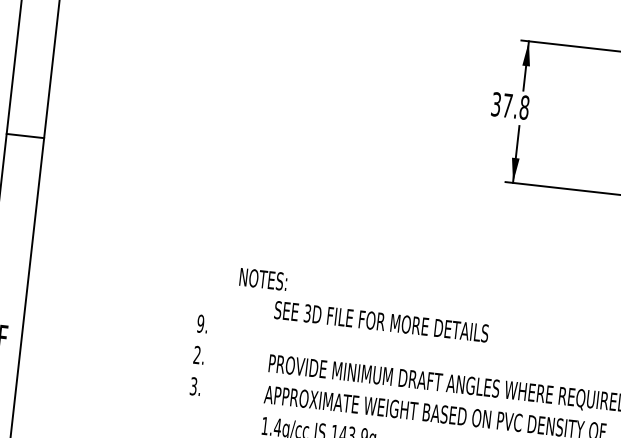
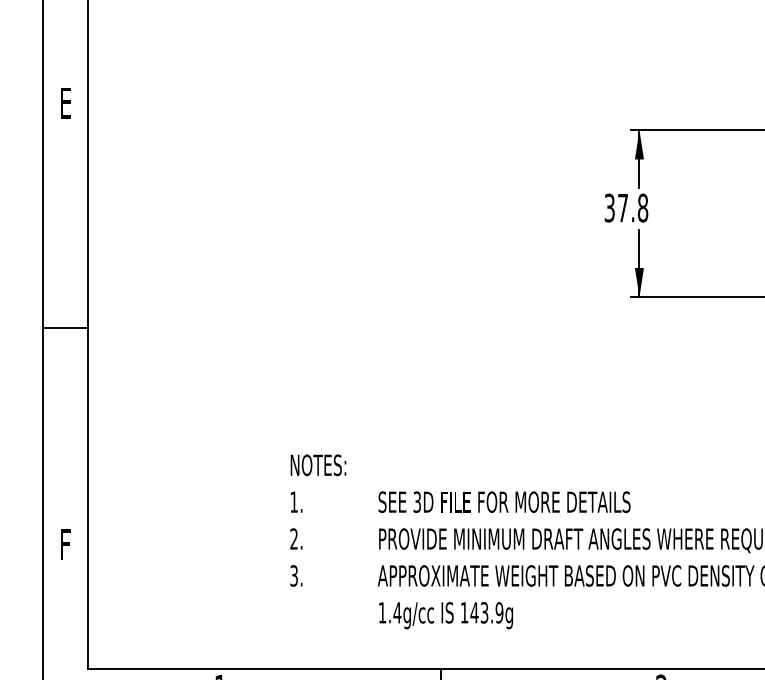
line: (25, 136) -> (65, 328), moved
text: (263, 279) -> (318, 465), moved
text: (381, 321) -> (504, 501), moved
text: (200, 323) -> (293, 501), 9. -> 1.

